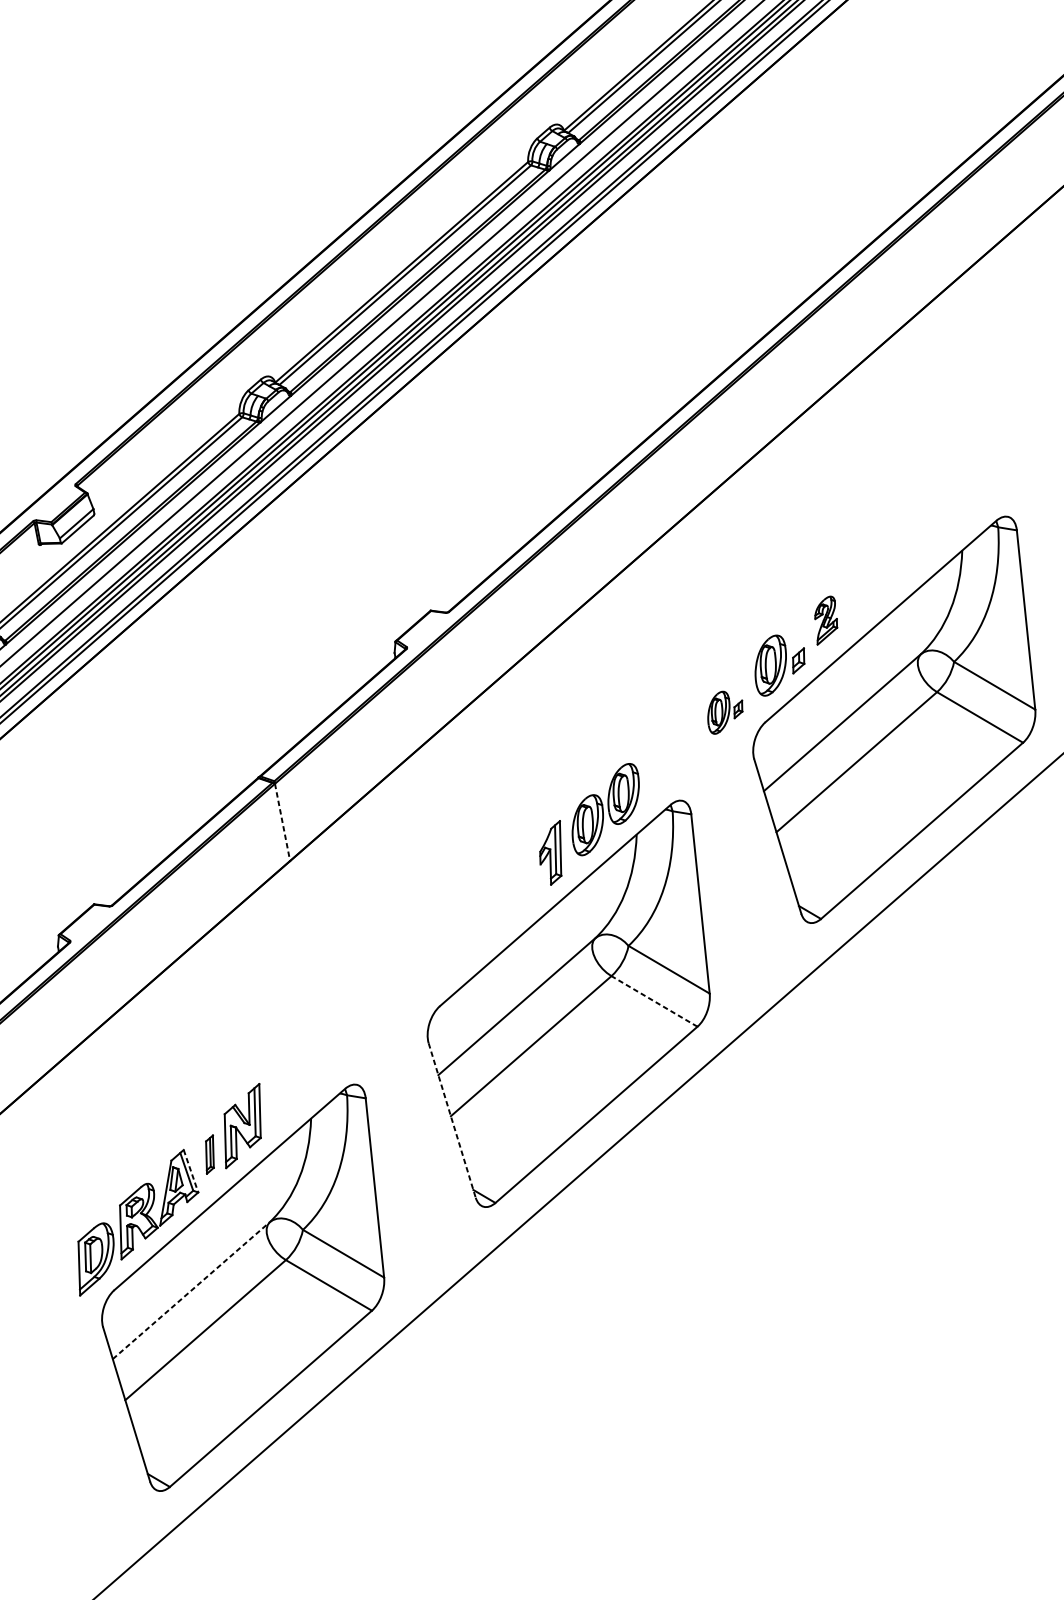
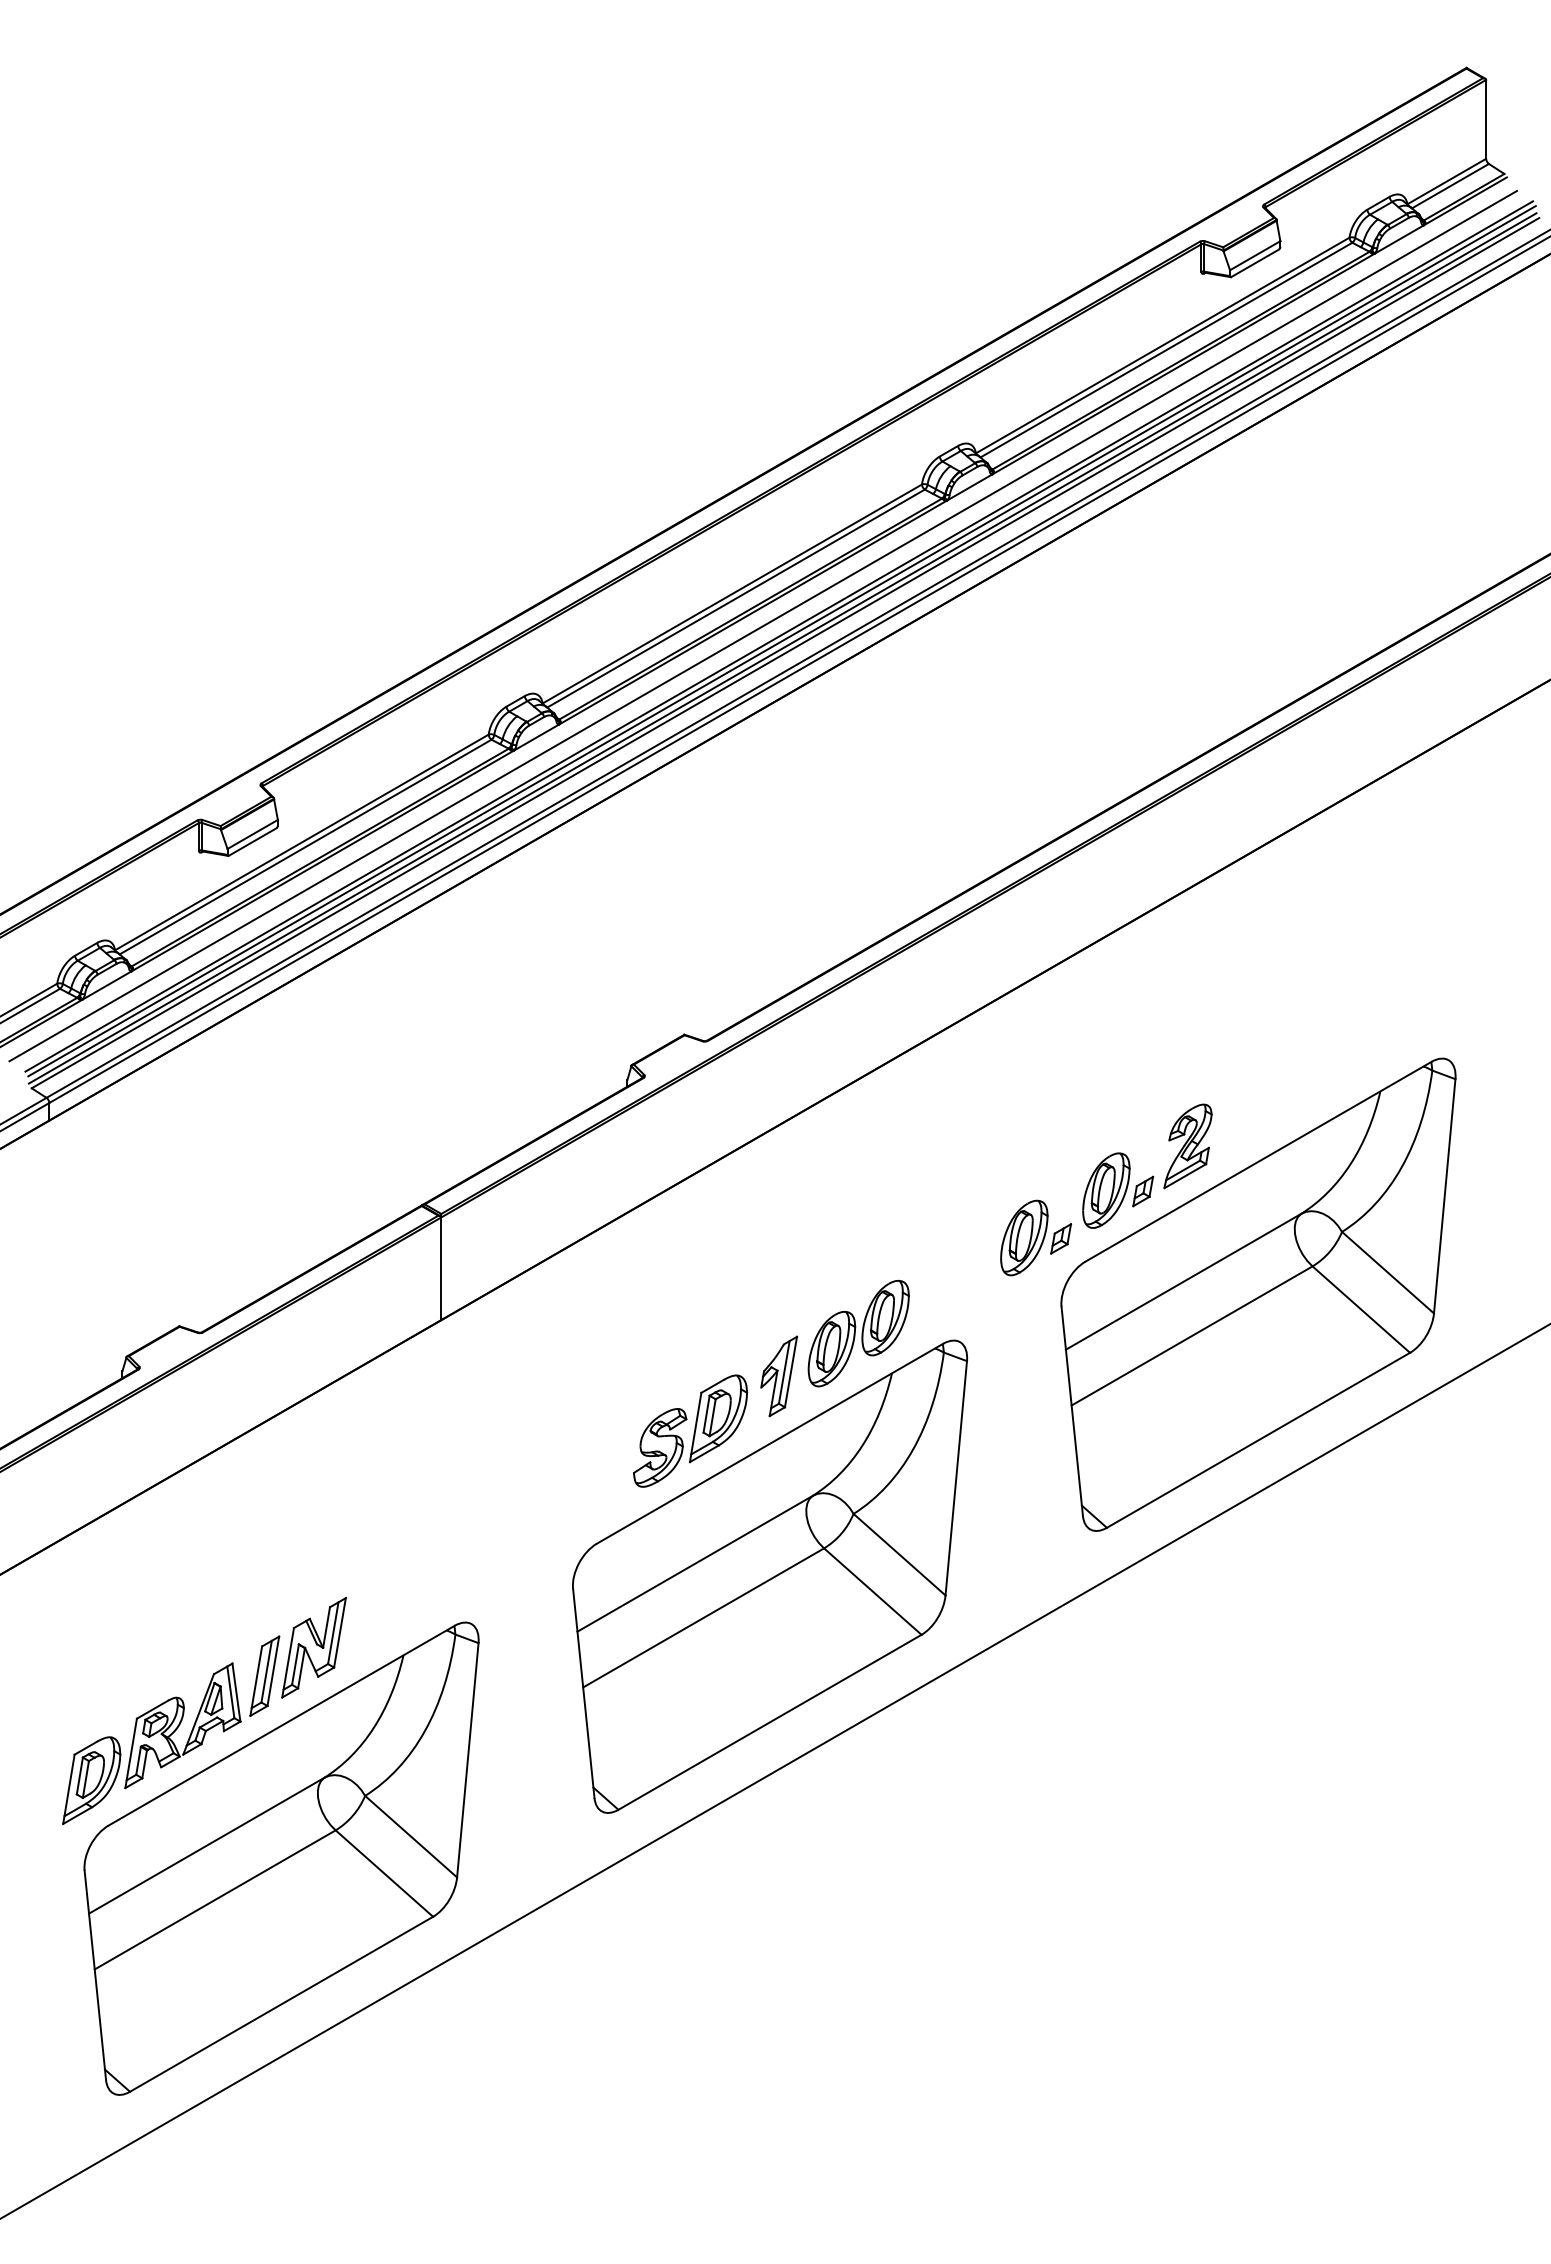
part: (825, 620) -> (1187, 1146), size x1.43
part: (725, 711) -> (1036, 1237), size x1.43
line: (282, 822) -> (441, 1269), dashed -> solid
part: (493, 907) -> (690, 1430), added
line: (654, 1001) -> (872, 1591), dashed -> solid
line: (452, 1120) -> (583, 1693), dashed -> solid
part: (209, 1154) -> (264, 1675), size x1.67
line: (191, 1171) -> (236, 1693), dashed -> solid
line: (191, 1290) -> (206, 1845), dashed -> solid

